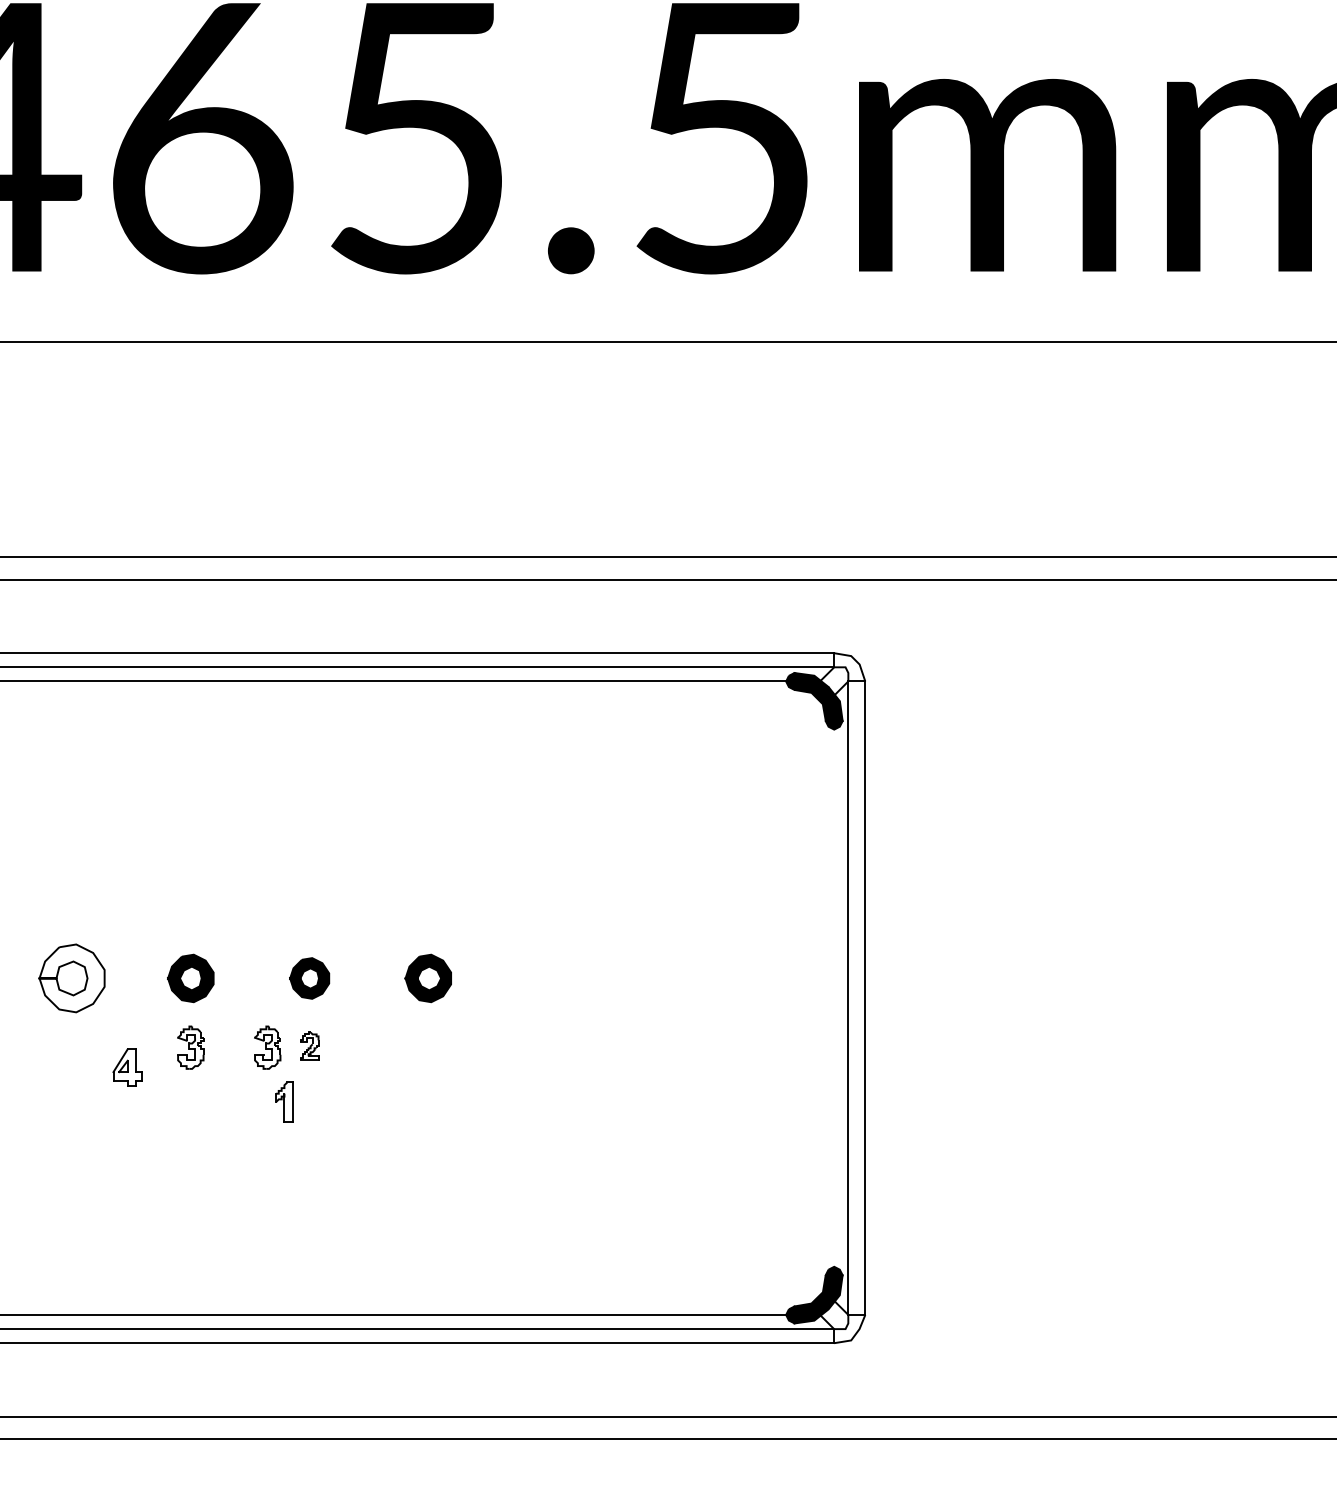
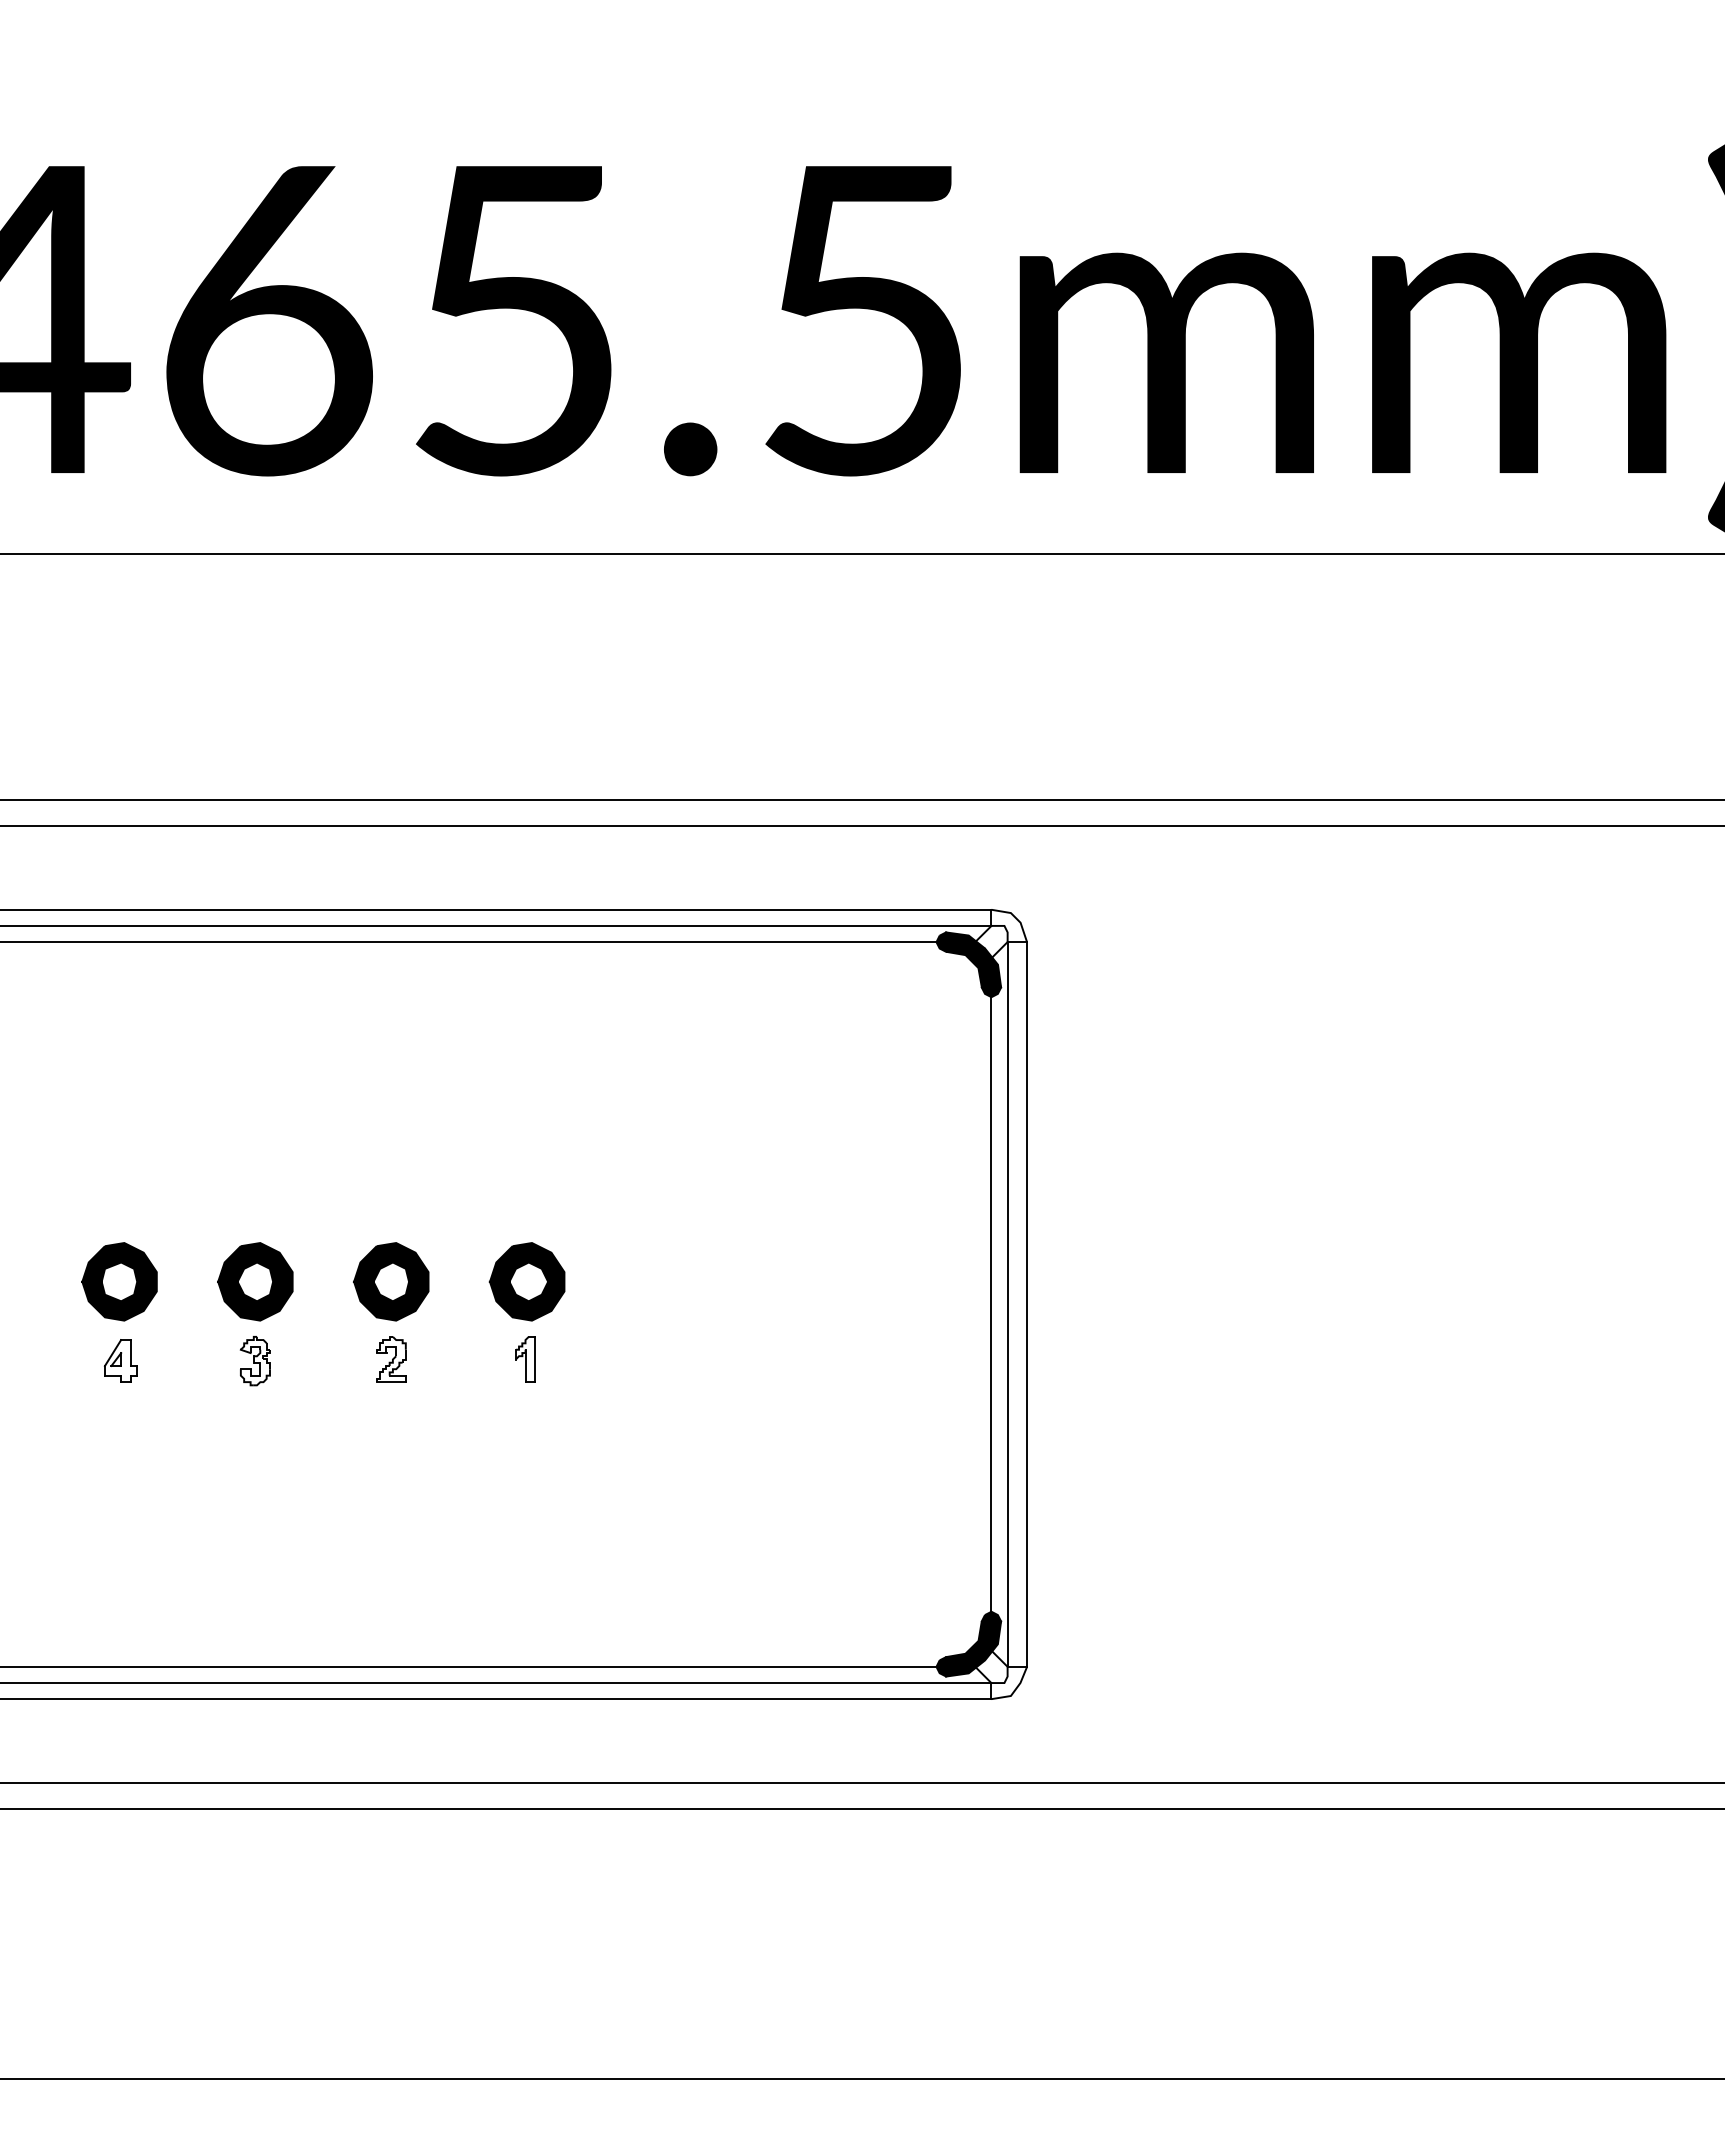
fill: (72, 978) -> (119, 1281), added
part: (190, 978) -> (255, 1281), size x1.43
part: (309, 978) -> (391, 1281), size x1.67
part: (427, 978) -> (526, 1281), size x1.43
line: (834, 998) -> (991, 1304), added
part: (309, 1046) -> (391, 1359), size x1.43
part: (266, 1048) -> (342, 1361), removed
part: (127, 1067) -> (120, 1360), moved
part: (284, 1102) -> (525, 1359), moved

